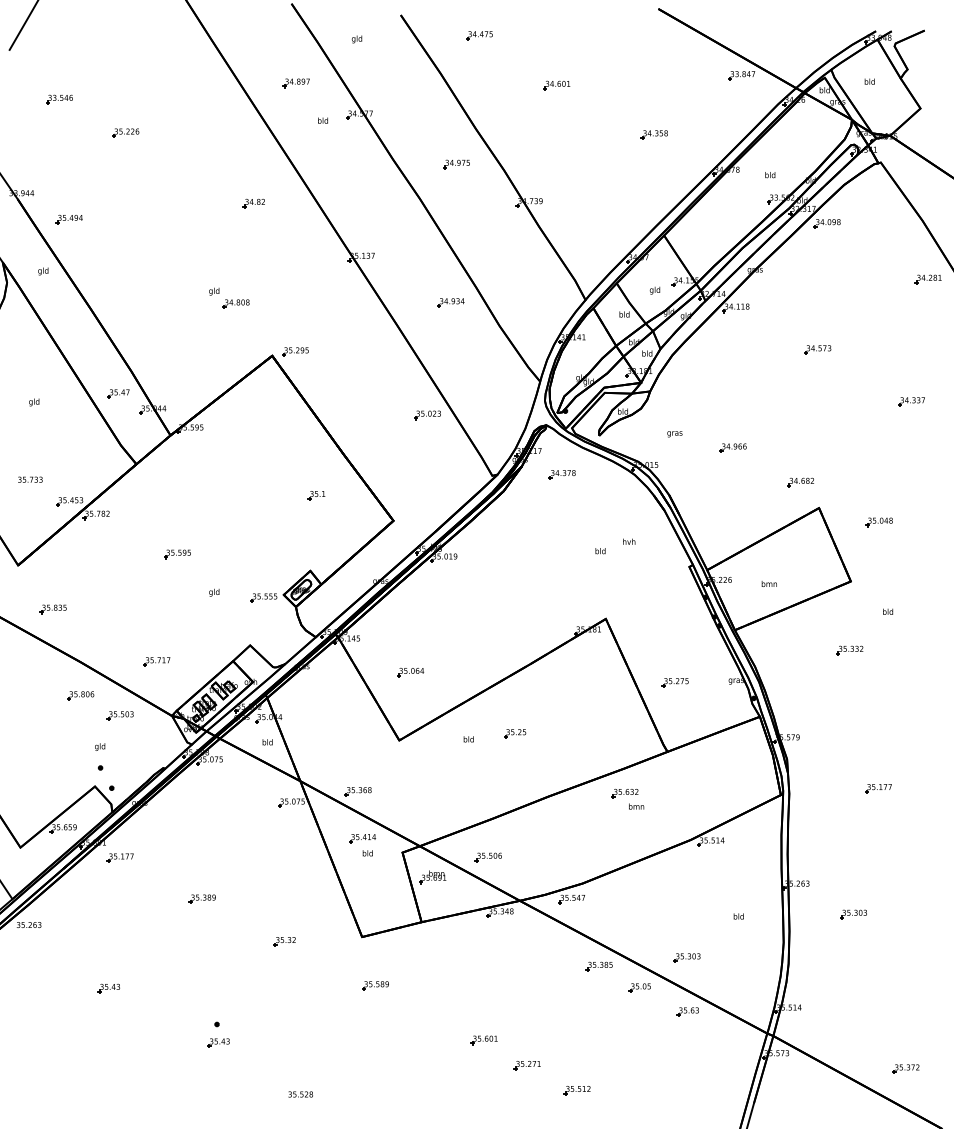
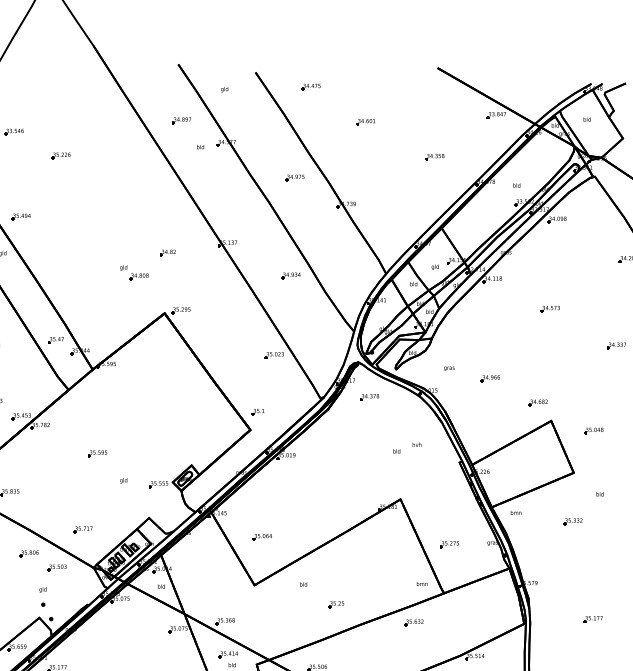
part: (253, 203) -> (167, 253), moved
part: (316, 495) -> (258, 412), moved
text: (768, 583) -> (515, 512), moved
part: (515, 733) -> (336, 604), moved
text: (636, 806) -> (422, 583), moved

